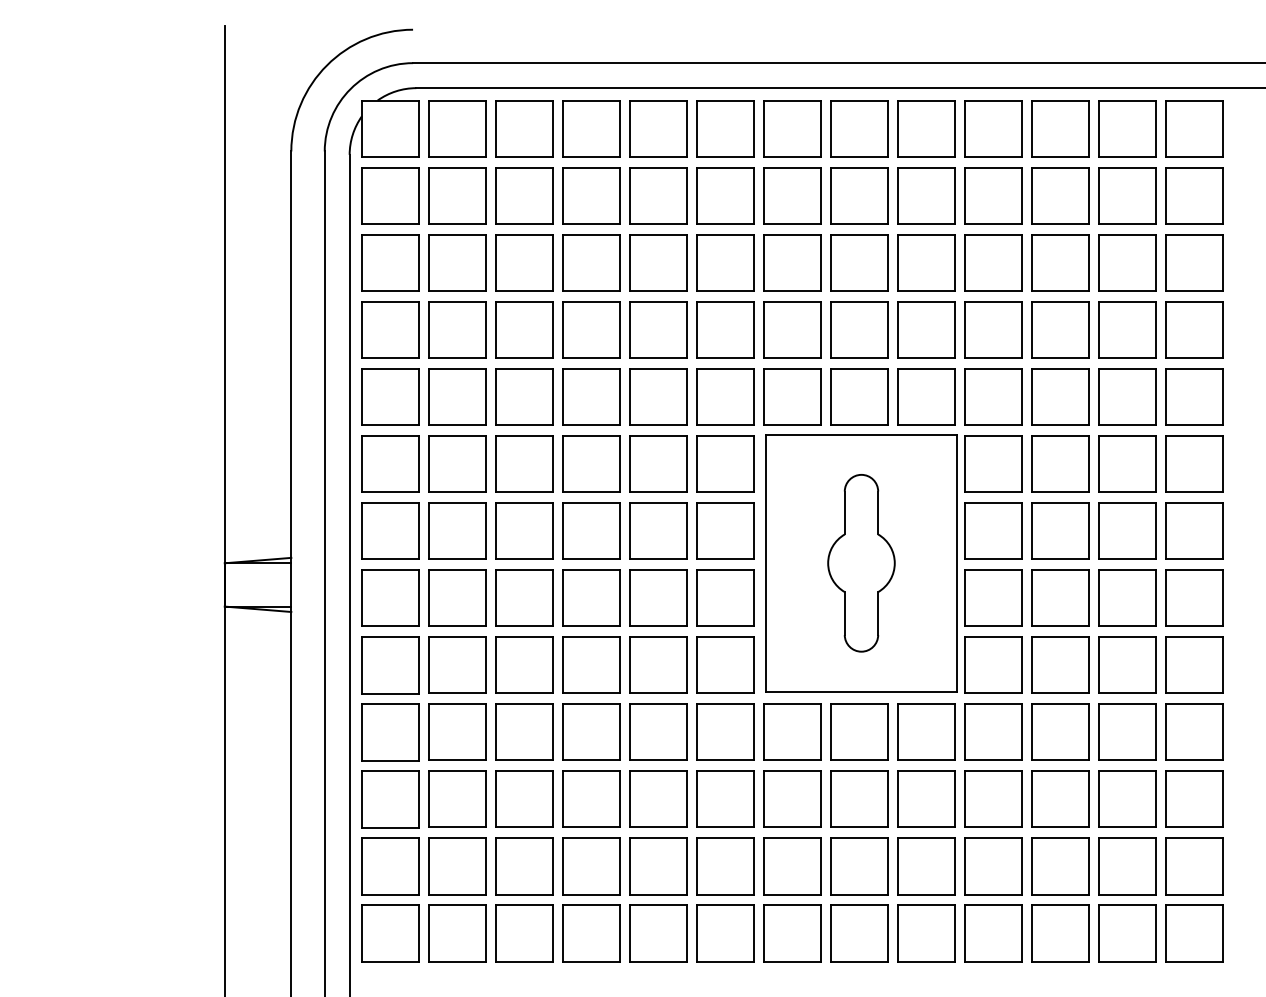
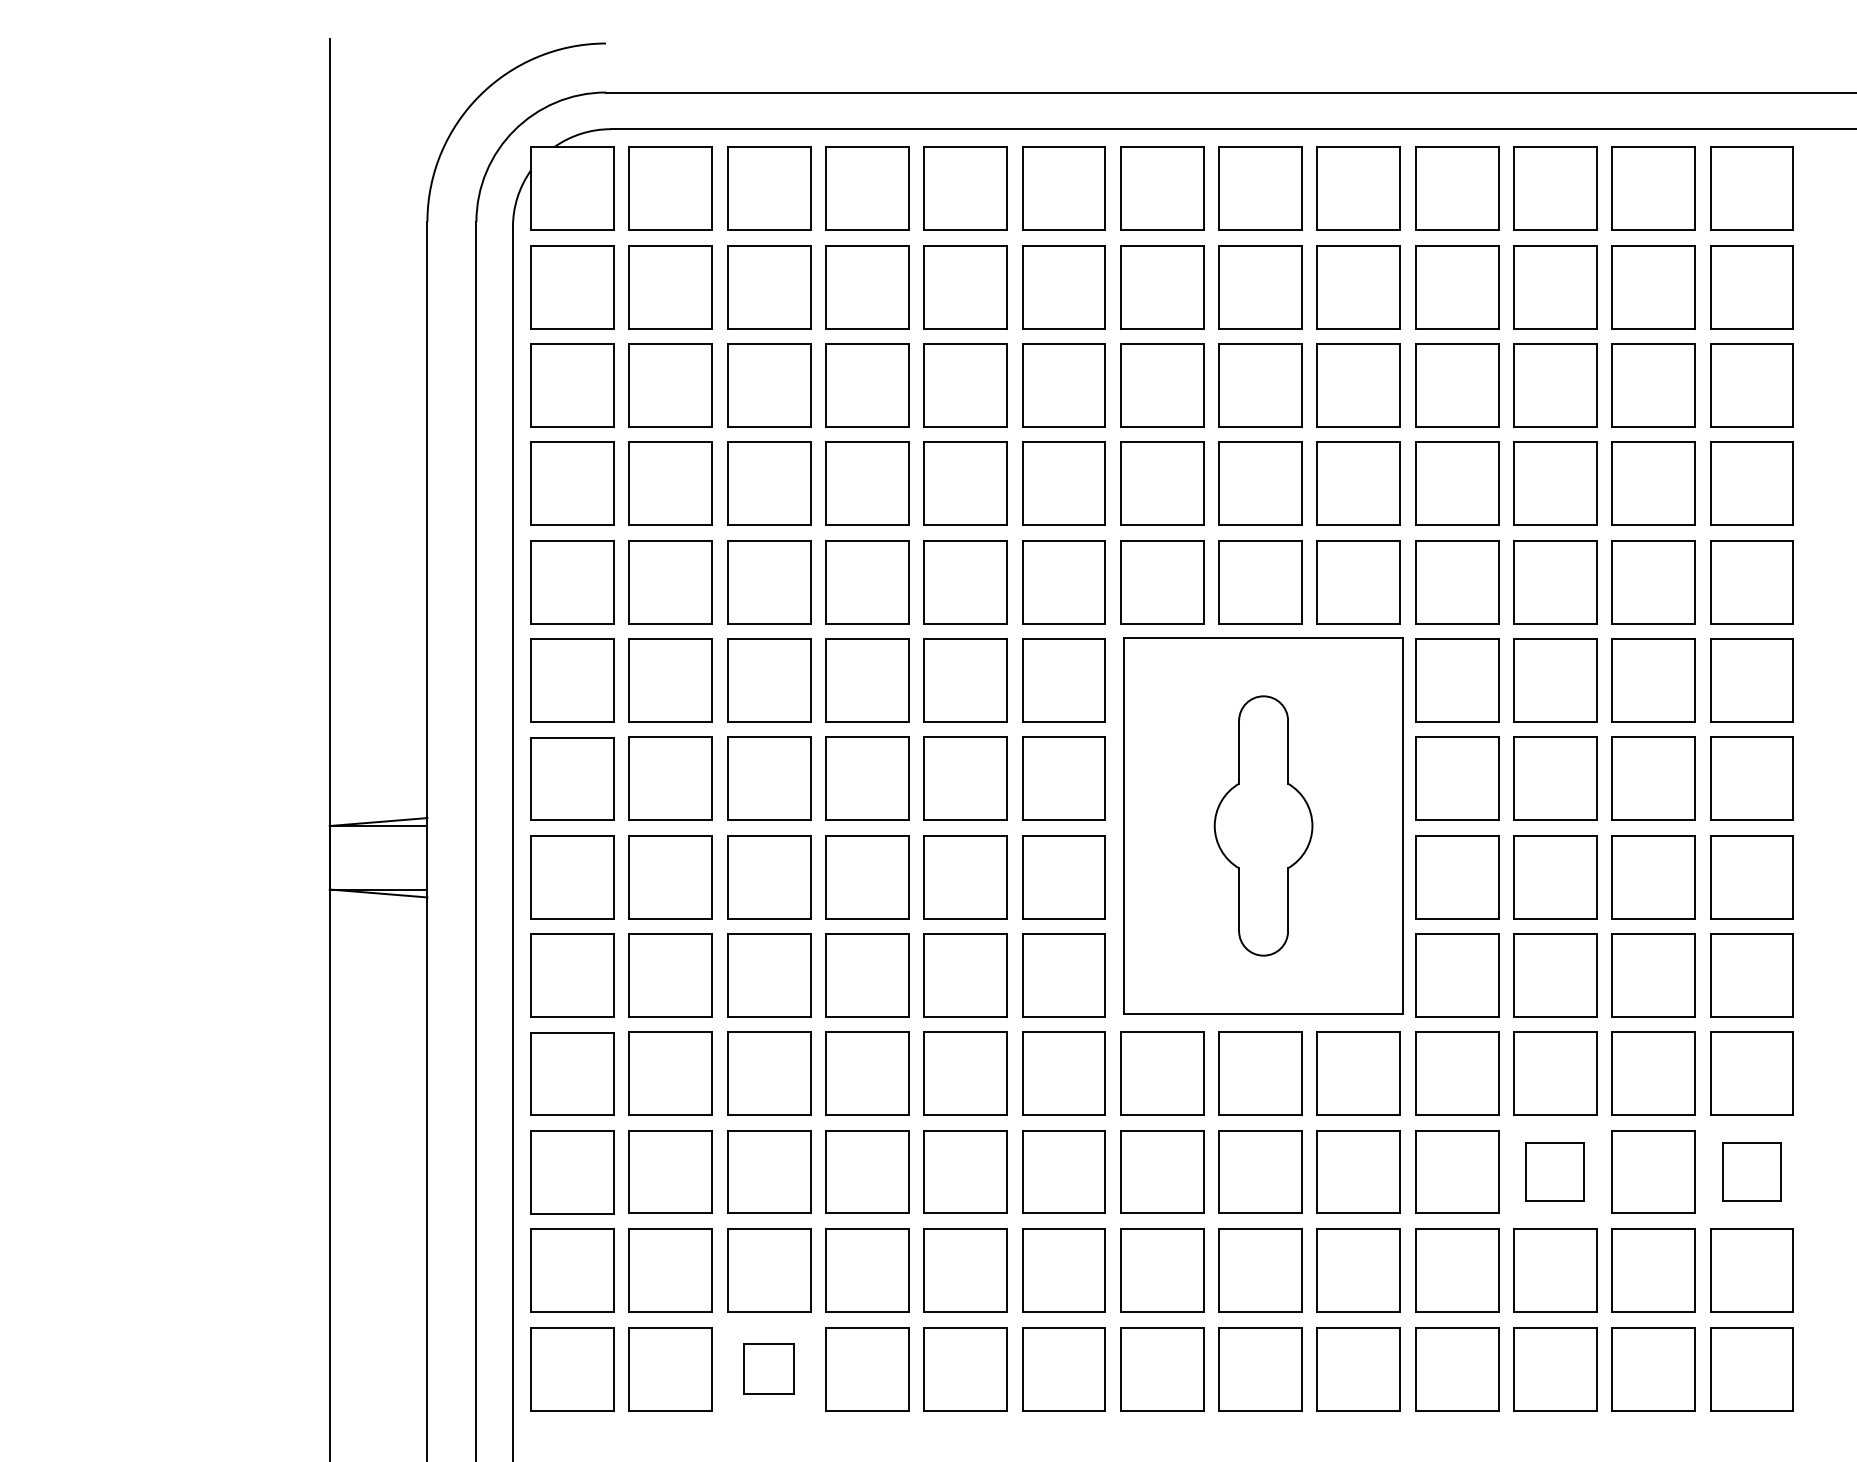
part: (1060, 798) -> (1555, 1170), size x0.7
part: (1194, 798) -> (1751, 1170), size x0.7
part: (524, 933) -> (769, 1368), size x0.6

